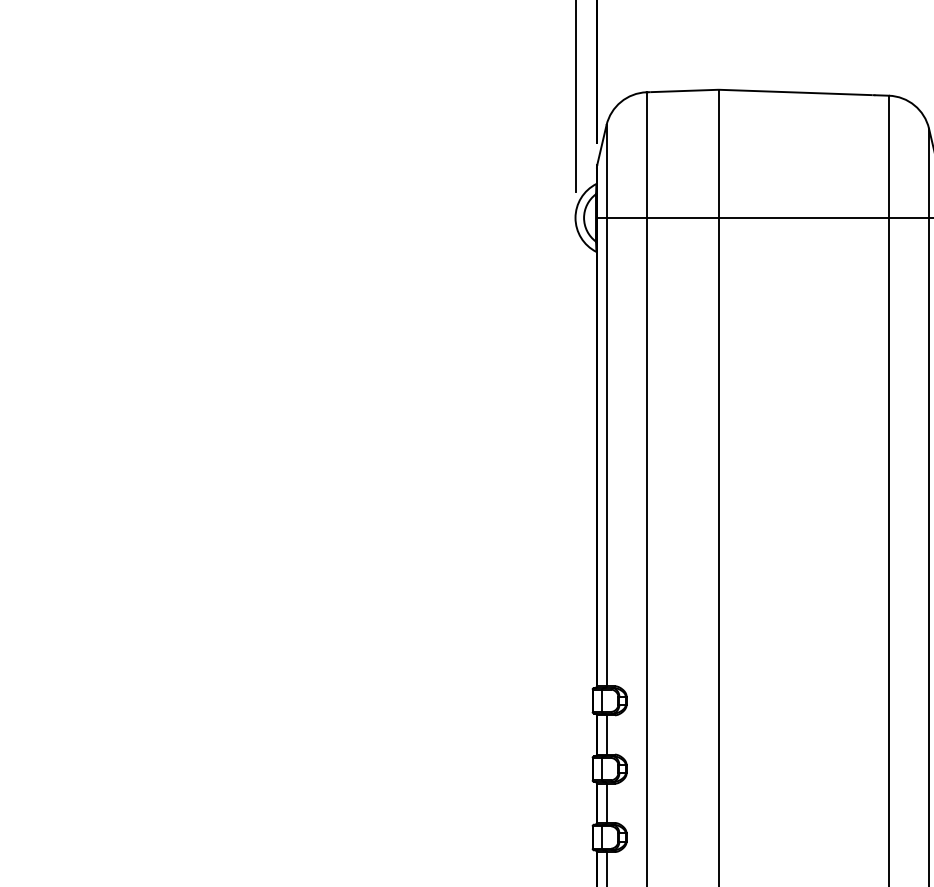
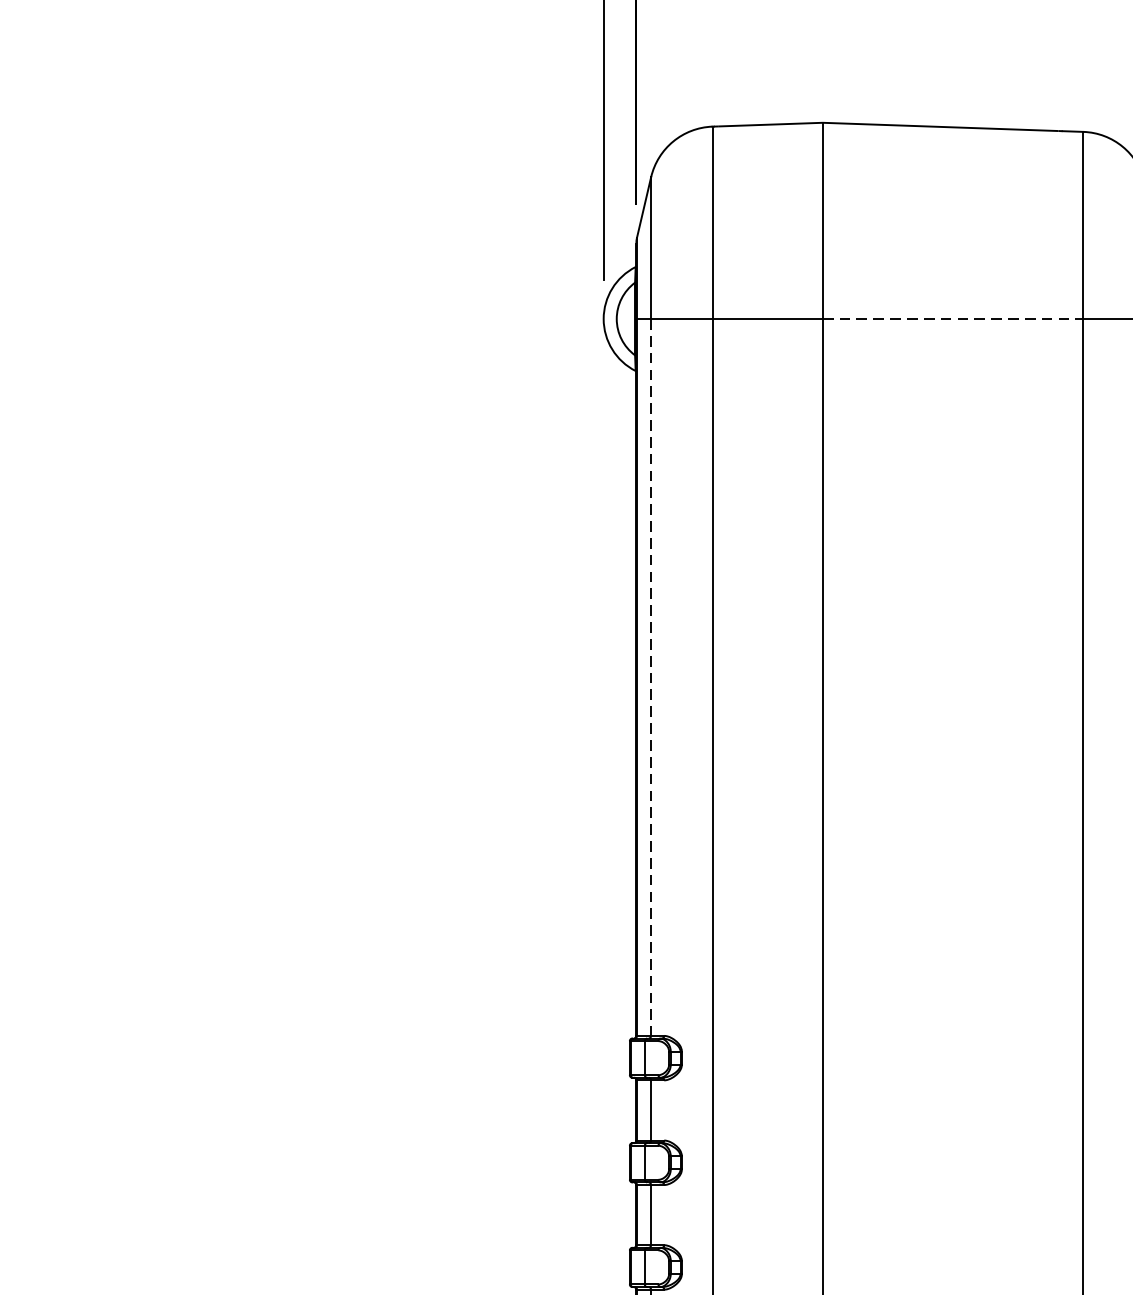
line: (804, 217) -> (954, 318), solid -> dashed
line: (606, 452) -> (651, 678), solid -> dashed

